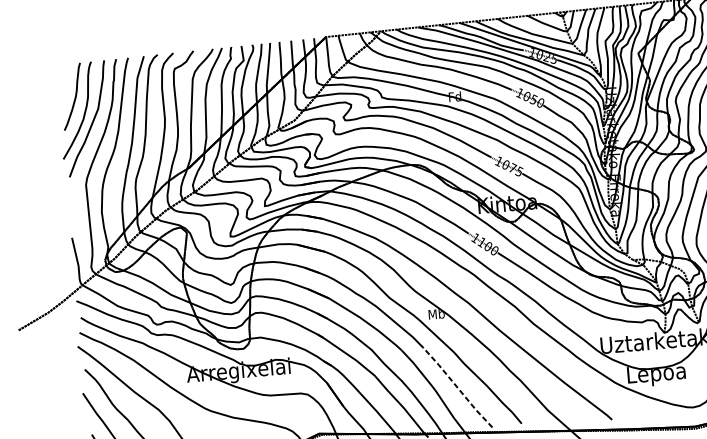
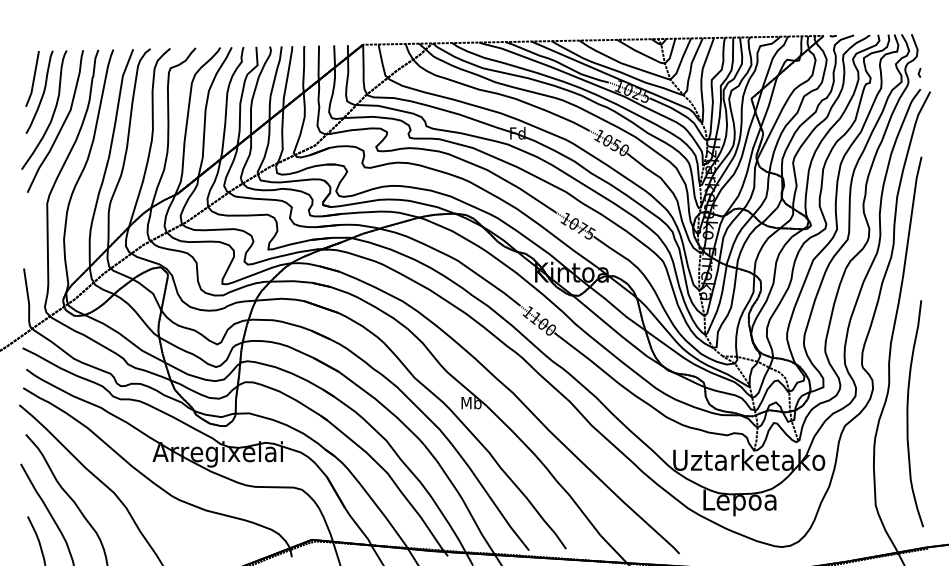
line: (66, 86) -> (33, 78), added
line: (457, 387) -> (489, 496), dashed -> solid

